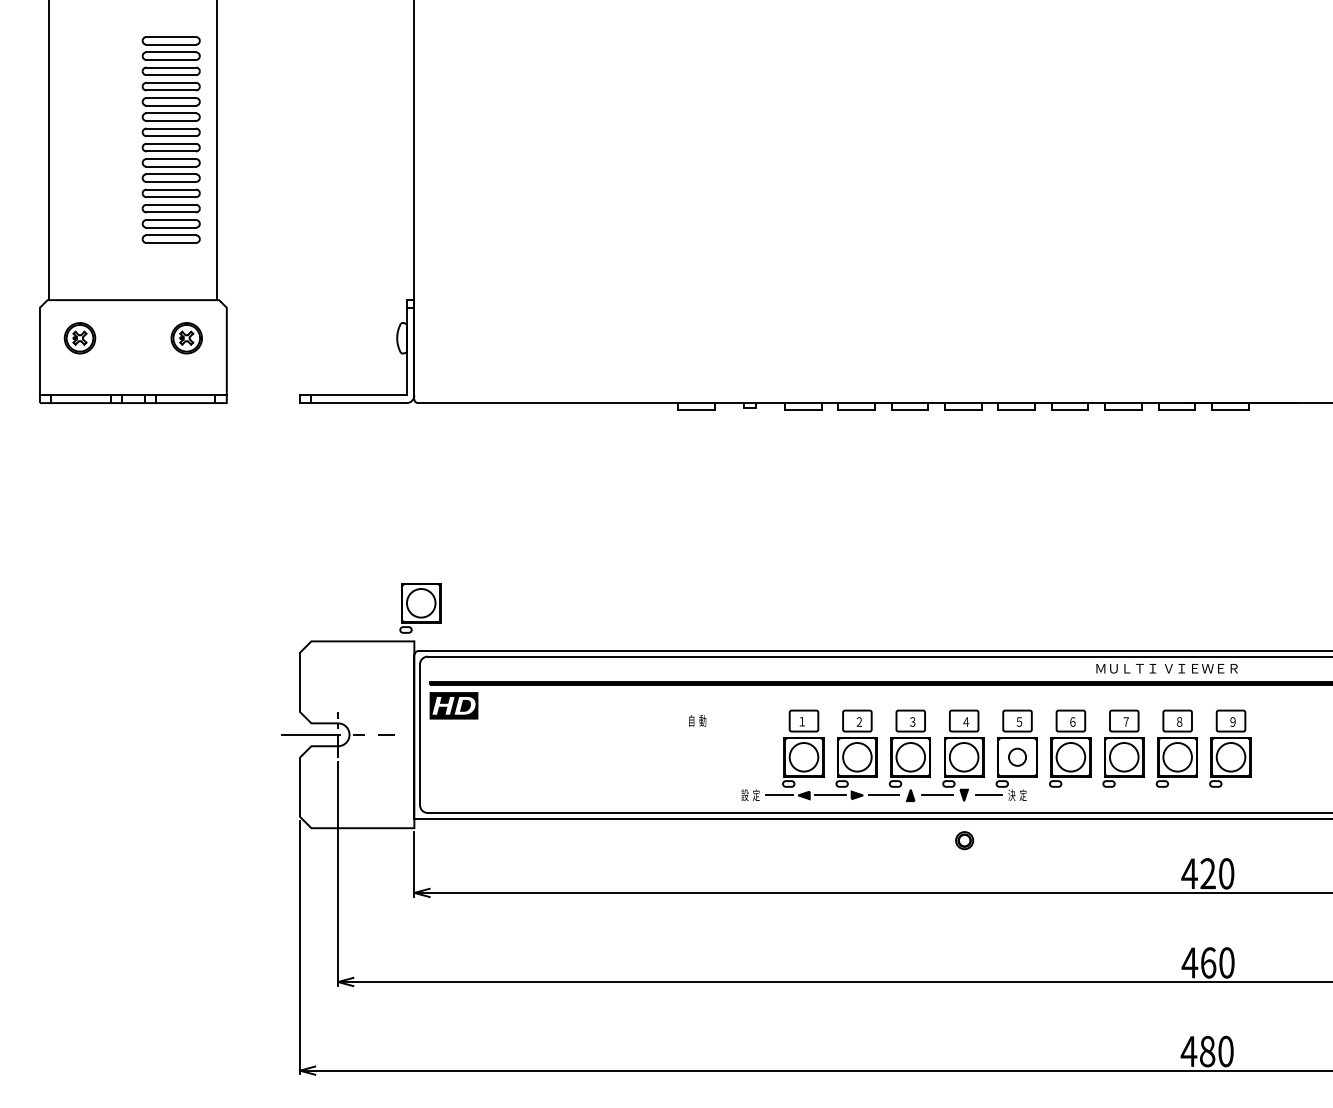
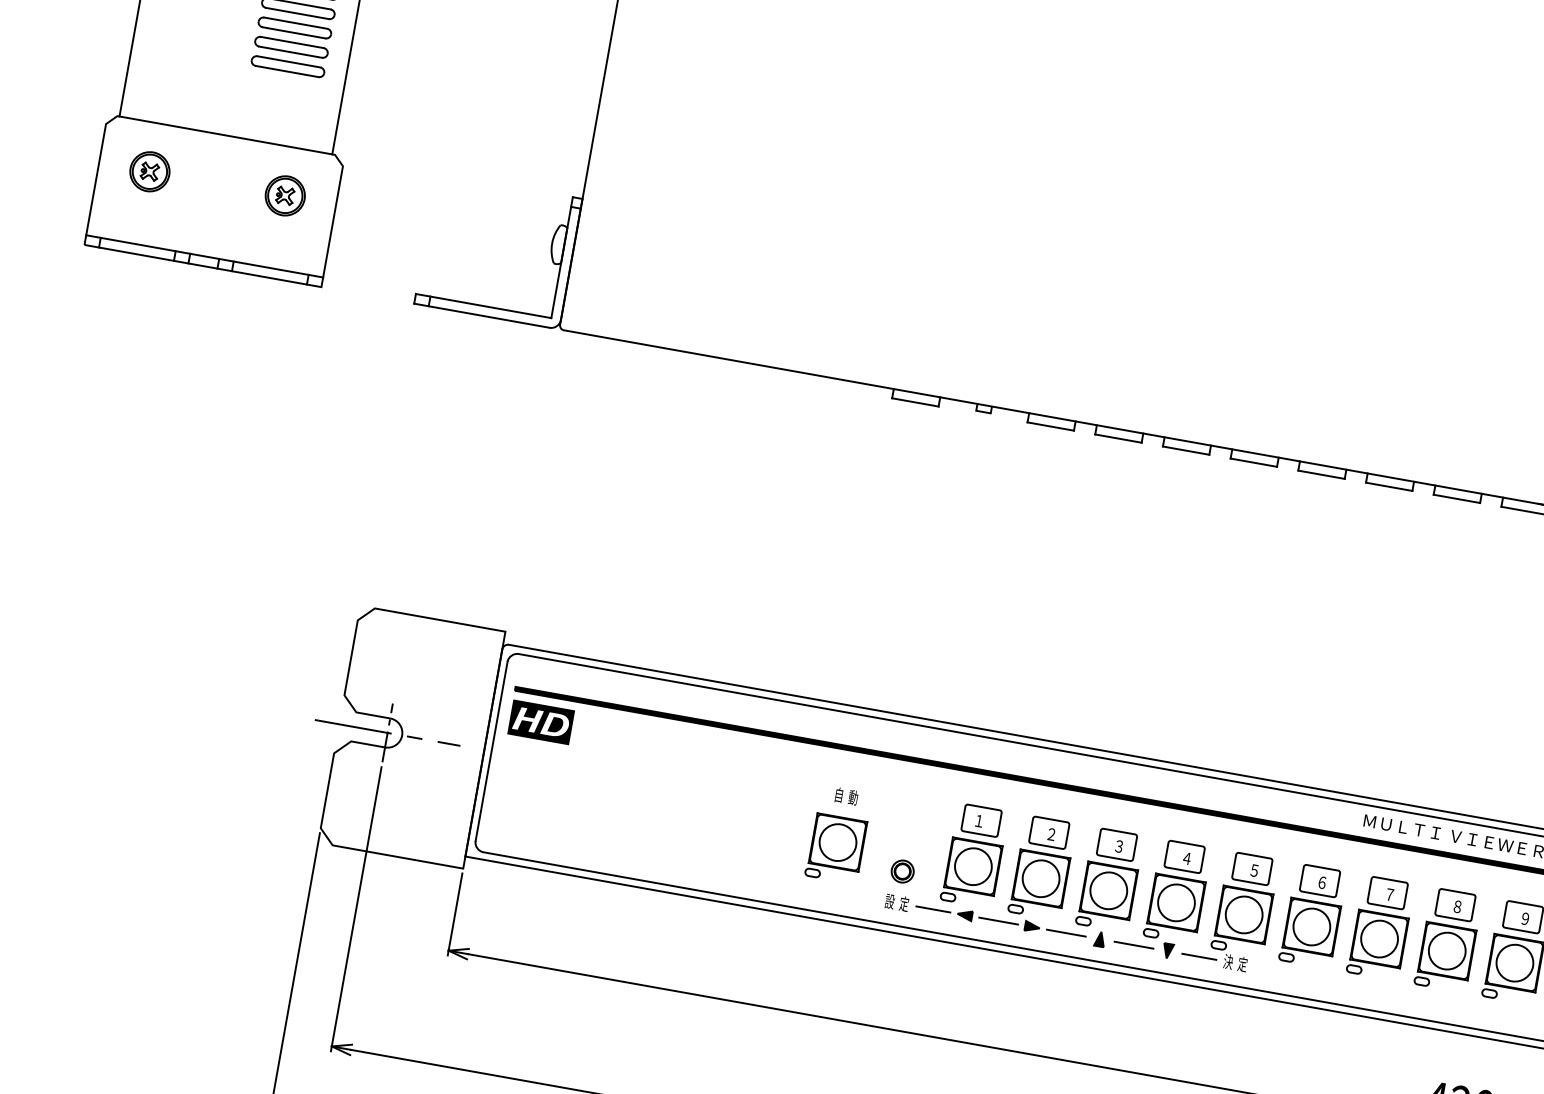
part: (420, 608) -> (835, 849), moved
circle: (1017, 757) -> (1244, 915), size x1.67
part: (964, 840) -> (902, 871), moved

